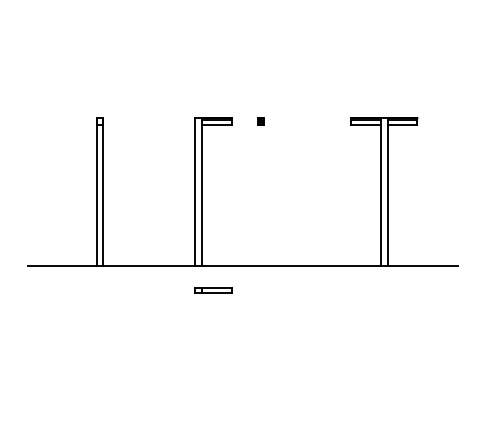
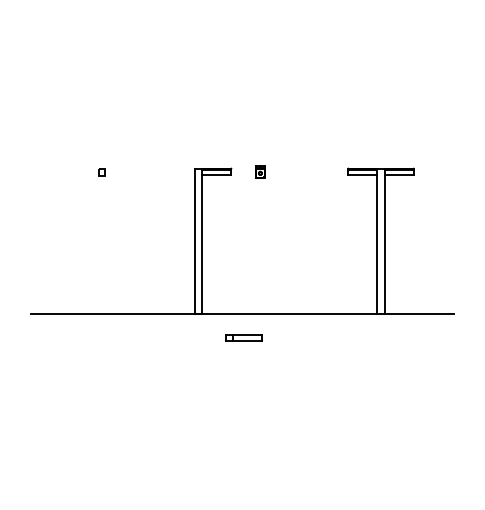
part: (260, 121) -> (259, 172), size x1.6
line: (96, 192) -> (98, 241), removed
line: (103, 192) -> (104, 241), removed
part: (212, 289) -> (243, 337), moved

